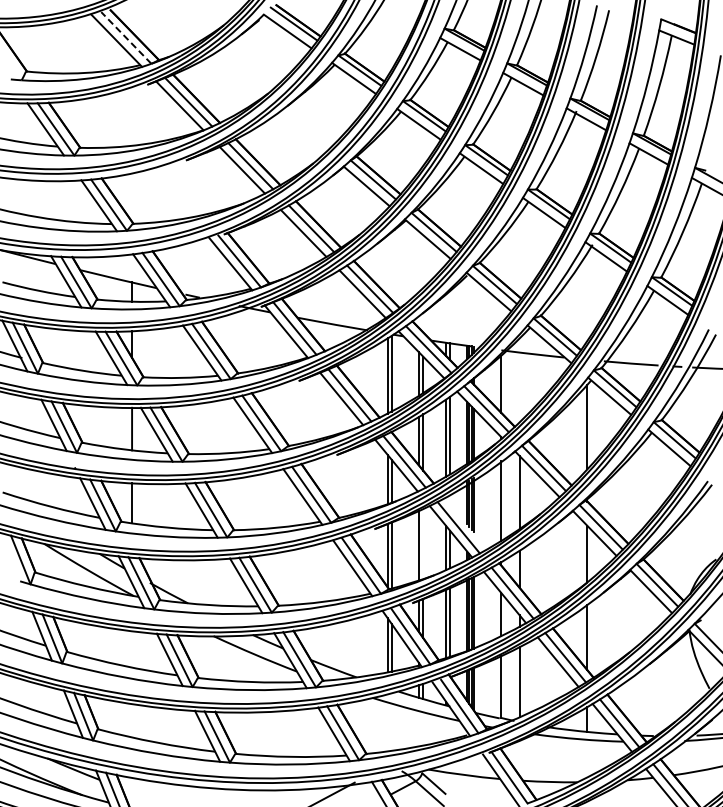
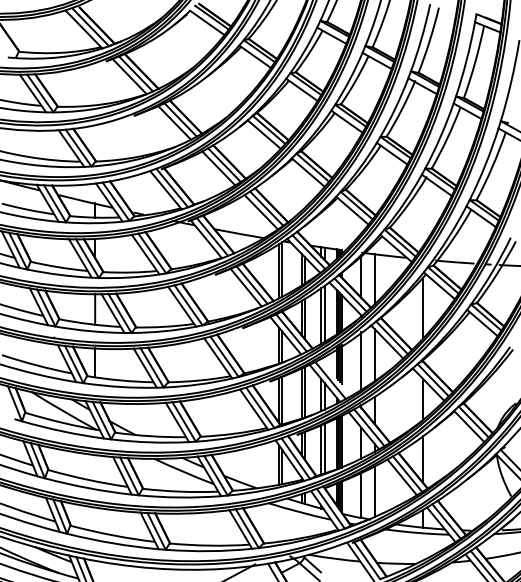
line: (126, 37) -> (91, 27), dashed -> solid
line: (519, 386) -> (374, 278), added
line: (423, 544) -> (305, 392), added

